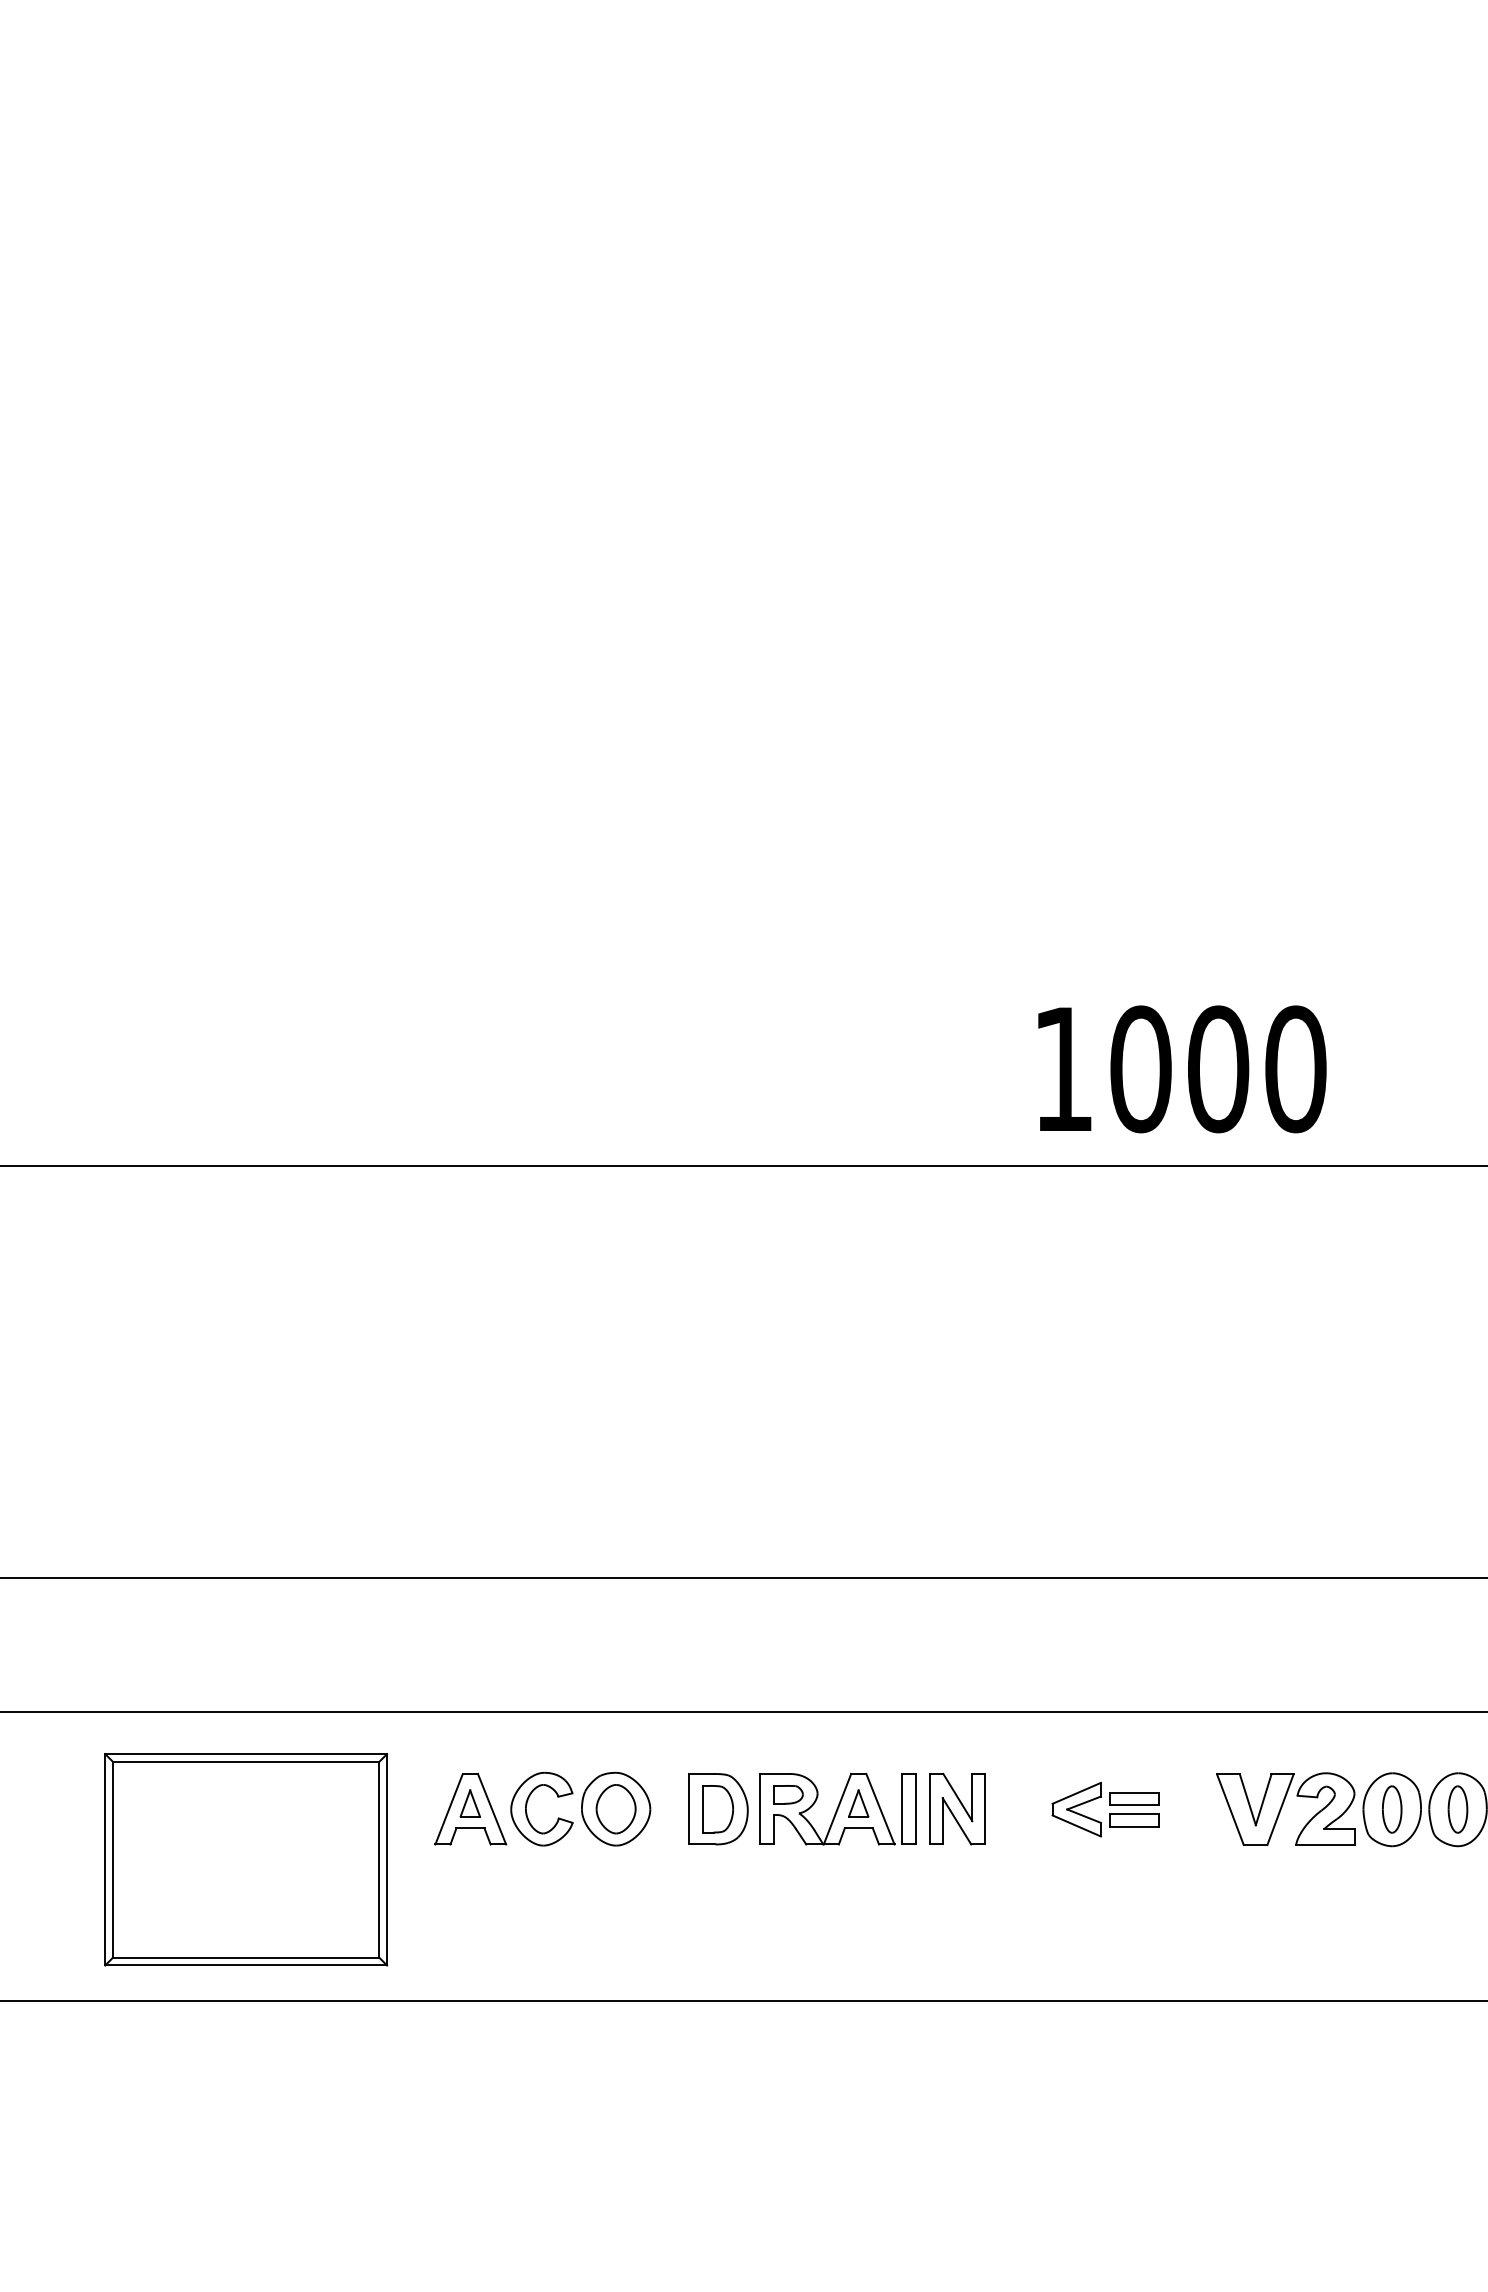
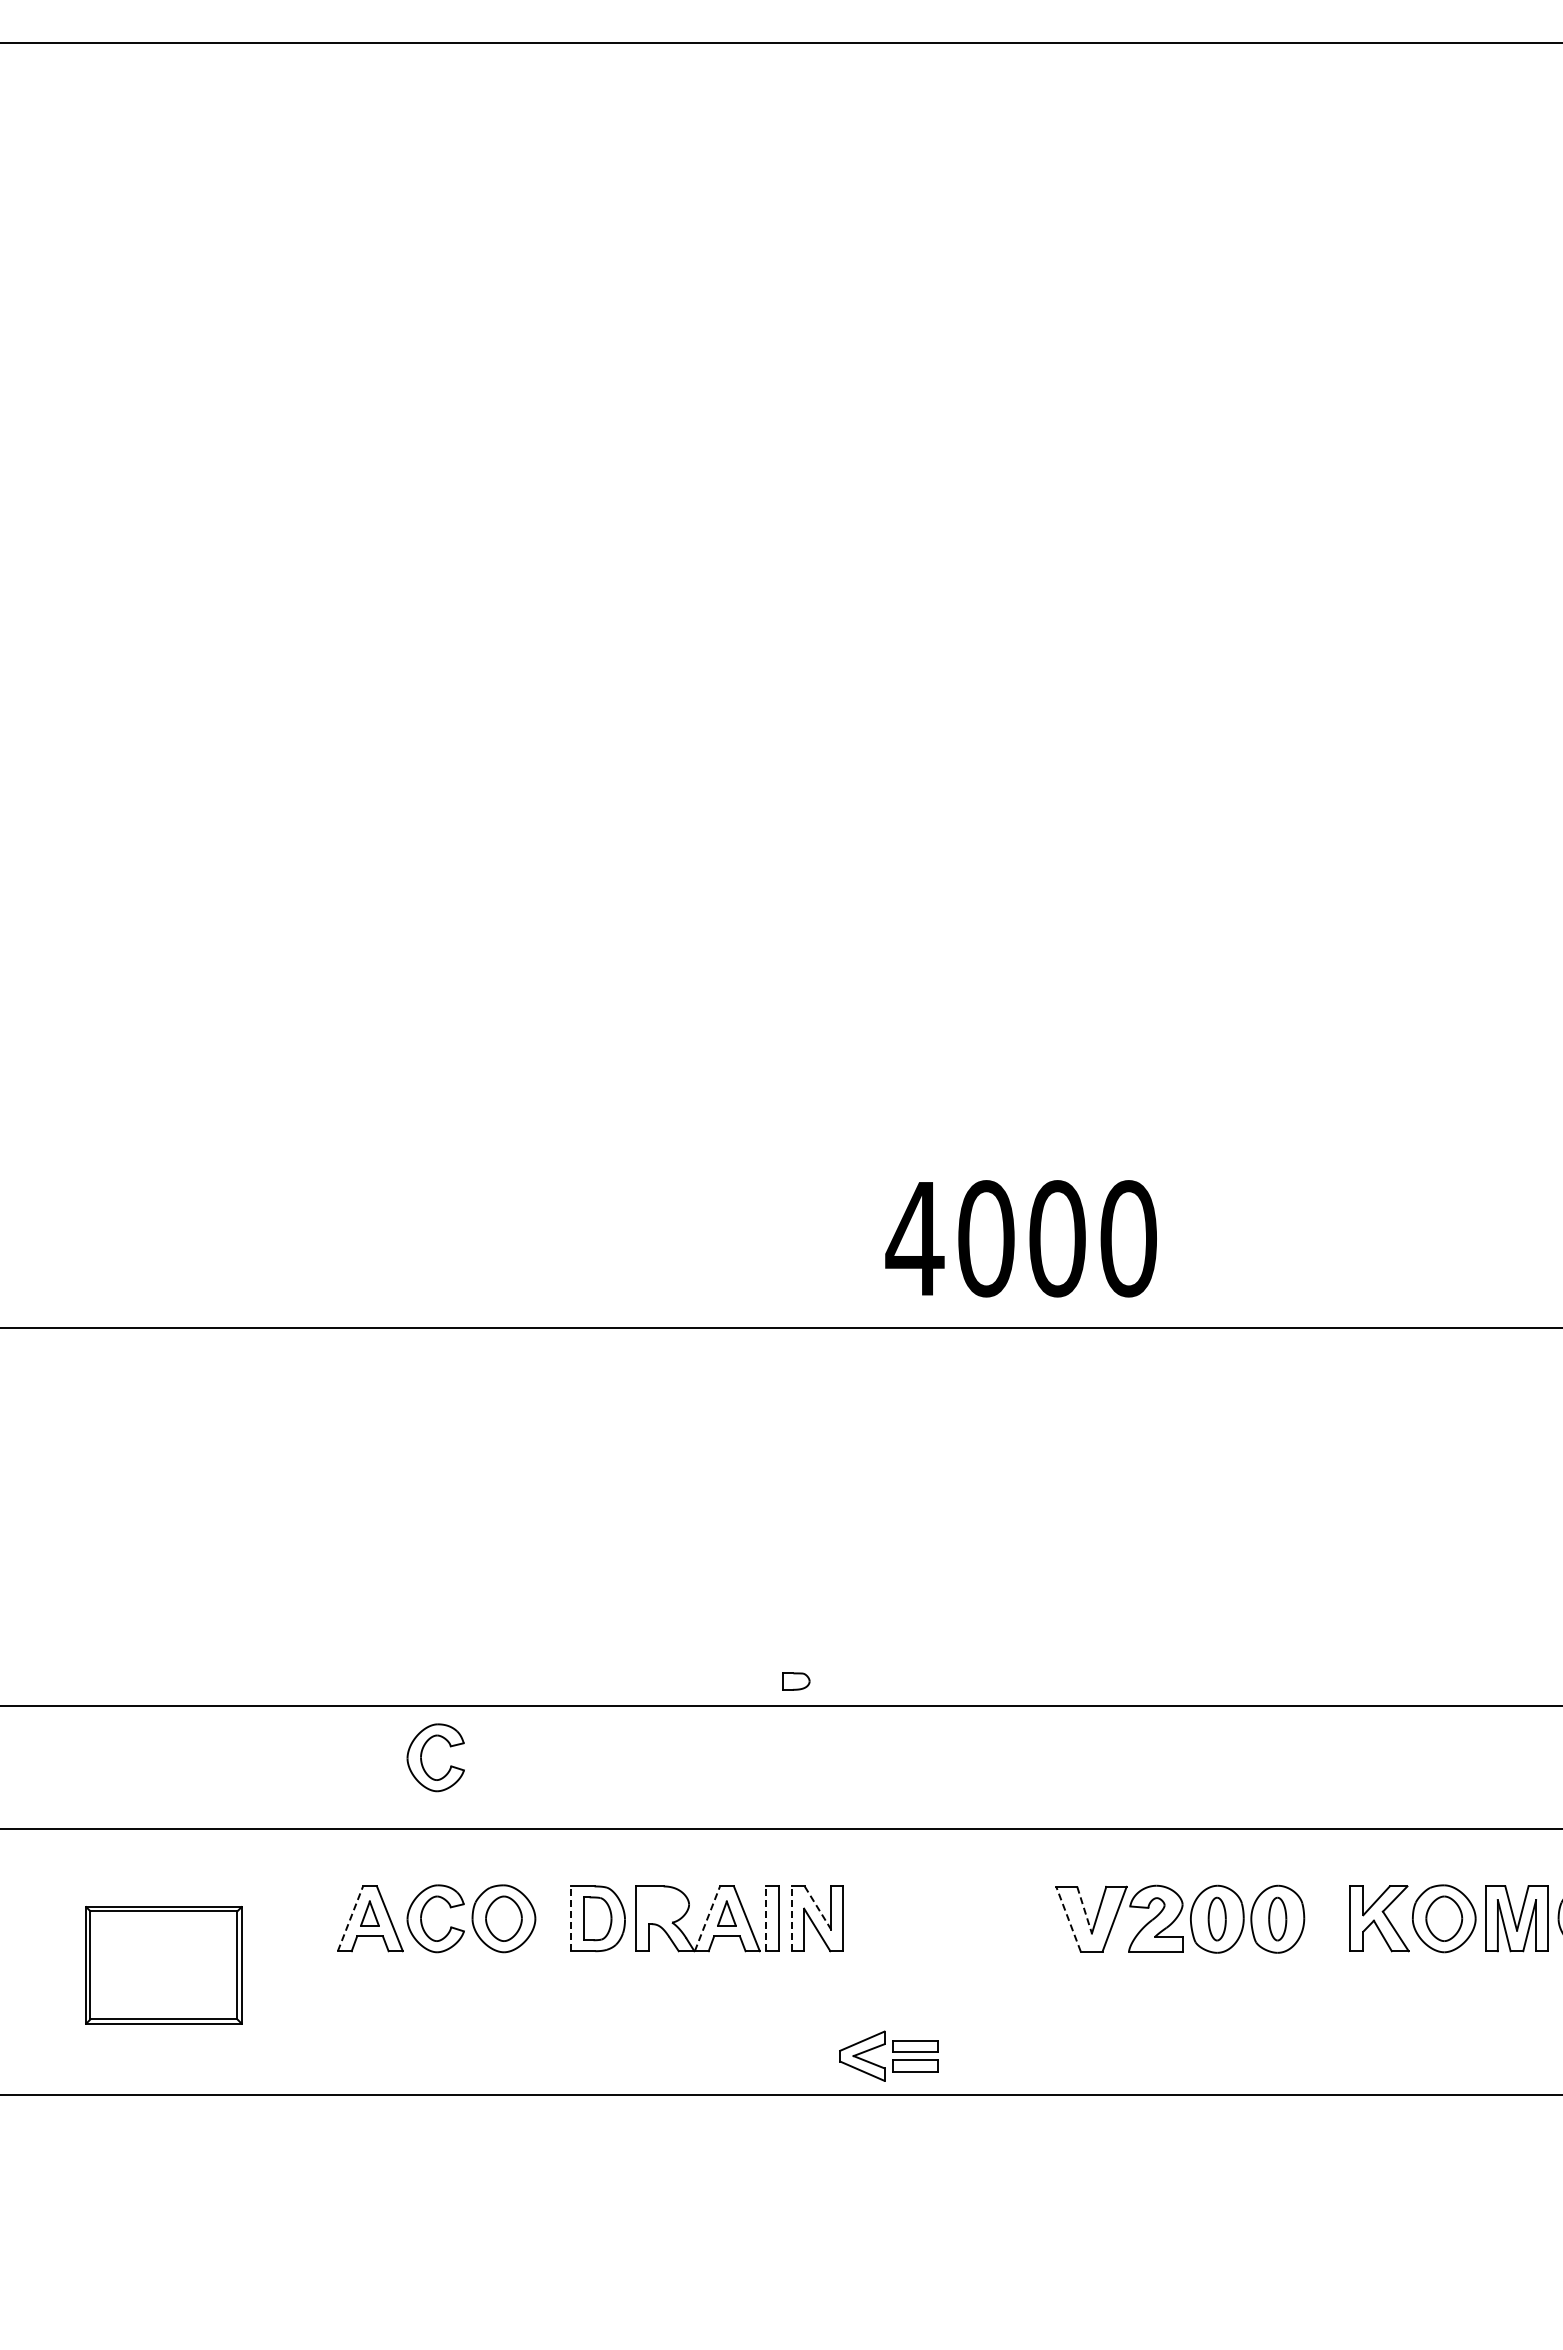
text: (1062, 1069) -> (914, 1238), 1000 -> 4000
part: (527, 1630) -> (422, 1754), added
part: (788, 1794) -> (796, 1681), moved
line: (958, 1797) -> (818, 1908), solid -> dashed
line: (1247, 1800) -> (1084, 1910), solid -> dashed
line: (449, 1808) -> (350, 1918), solid -> dashed
line: (688, 1808) -> (570, 1918), solid -> dashed
line: (837, 1808) -> (707, 1918), solid -> dashed
line: (901, 1808) -> (766, 1918), solid -> dashed
line: (930, 1808) -> (792, 1918), solid -> dashed
part: (1105, 1808) -> (888, 2055), moved
line: (1230, 1809) -> (1068, 1919), solid -> dashed
part: (245, 1860) -> (163, 1965), size x0.6

